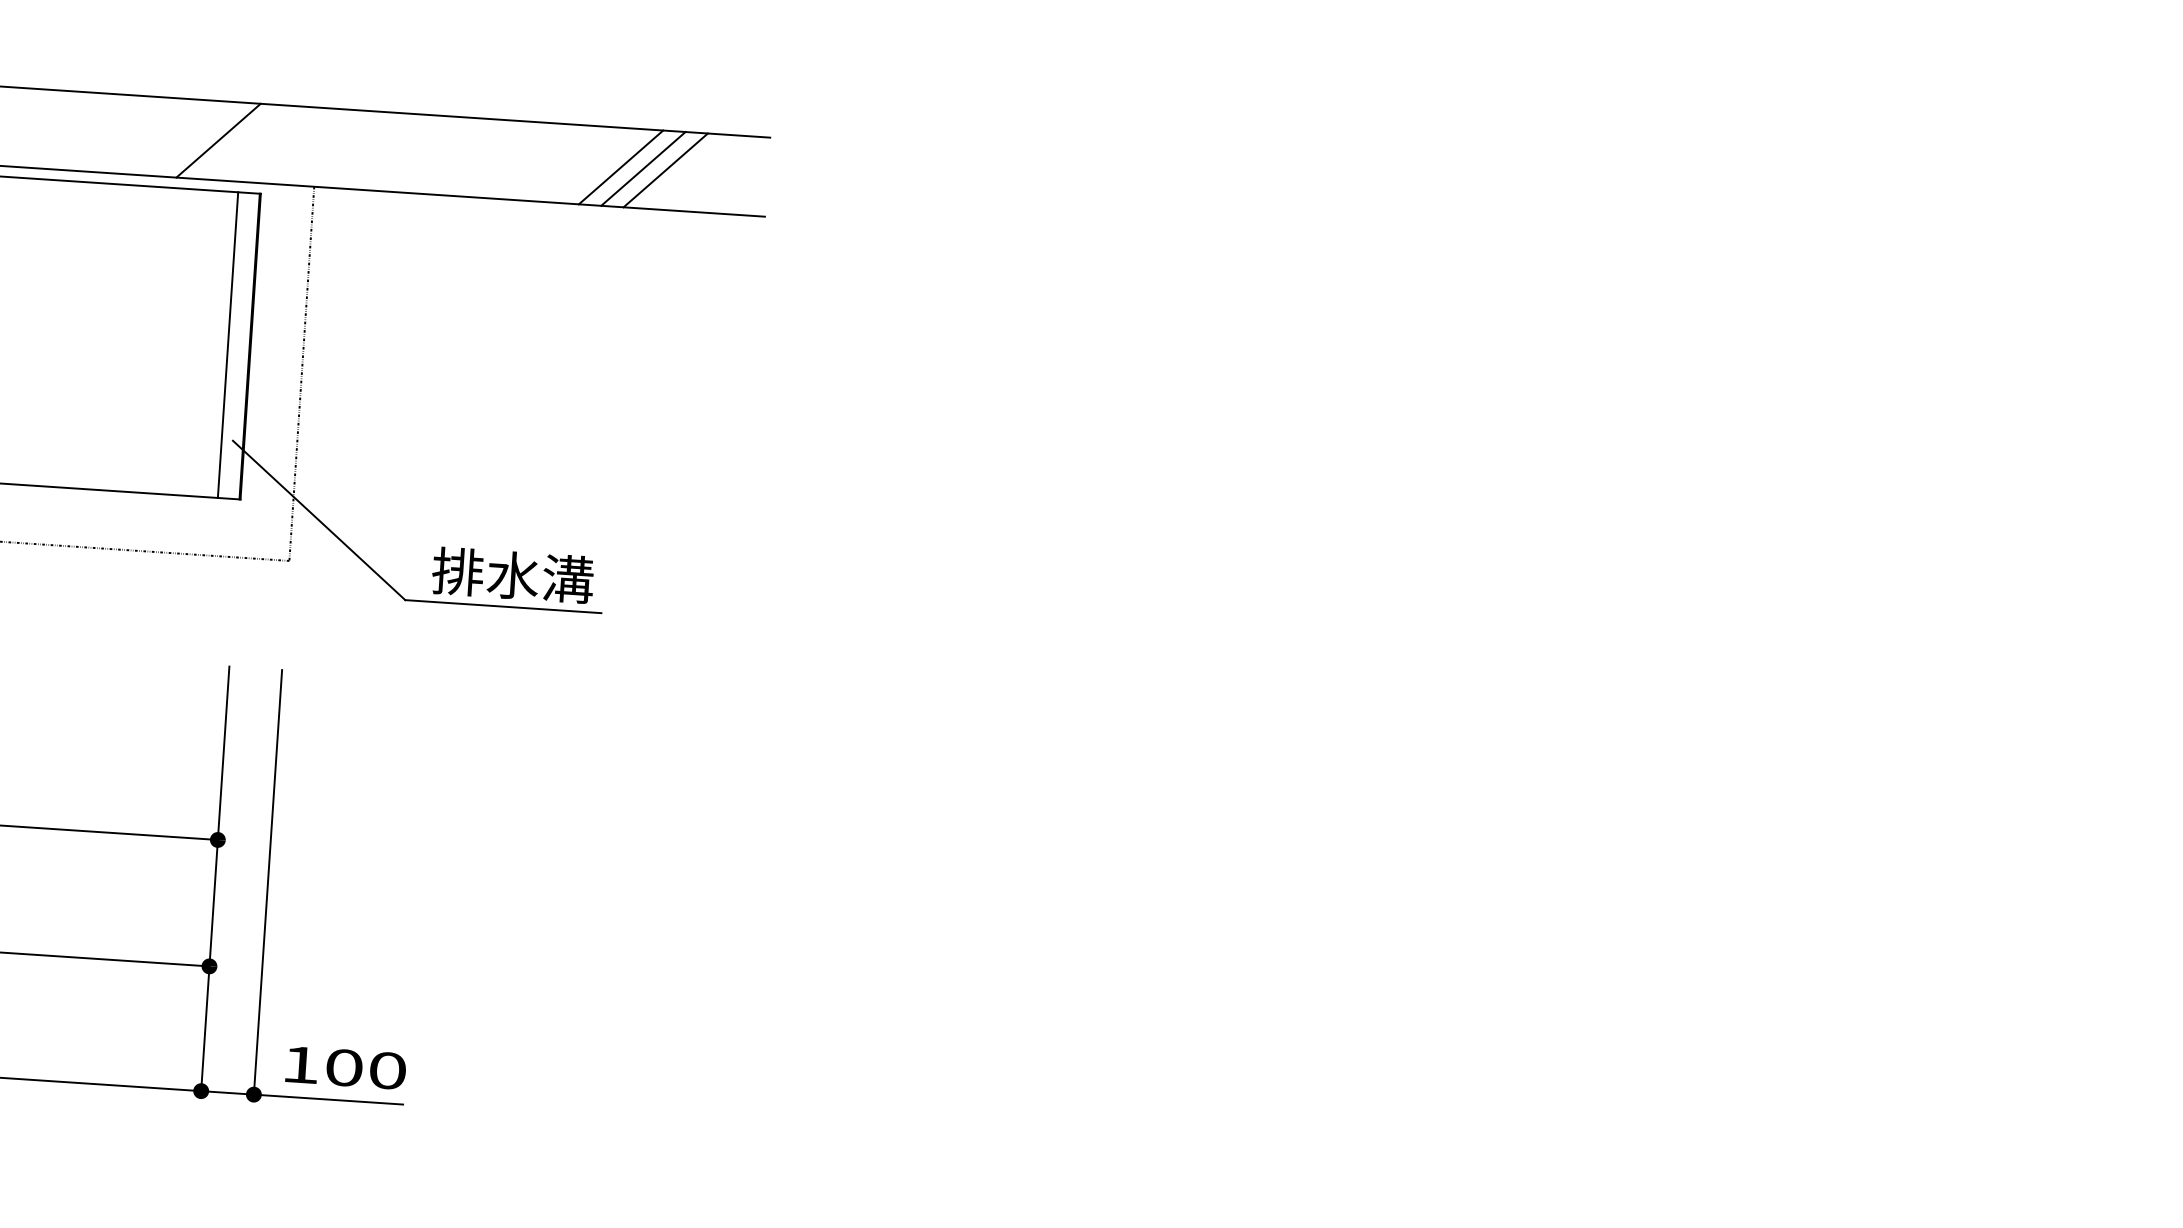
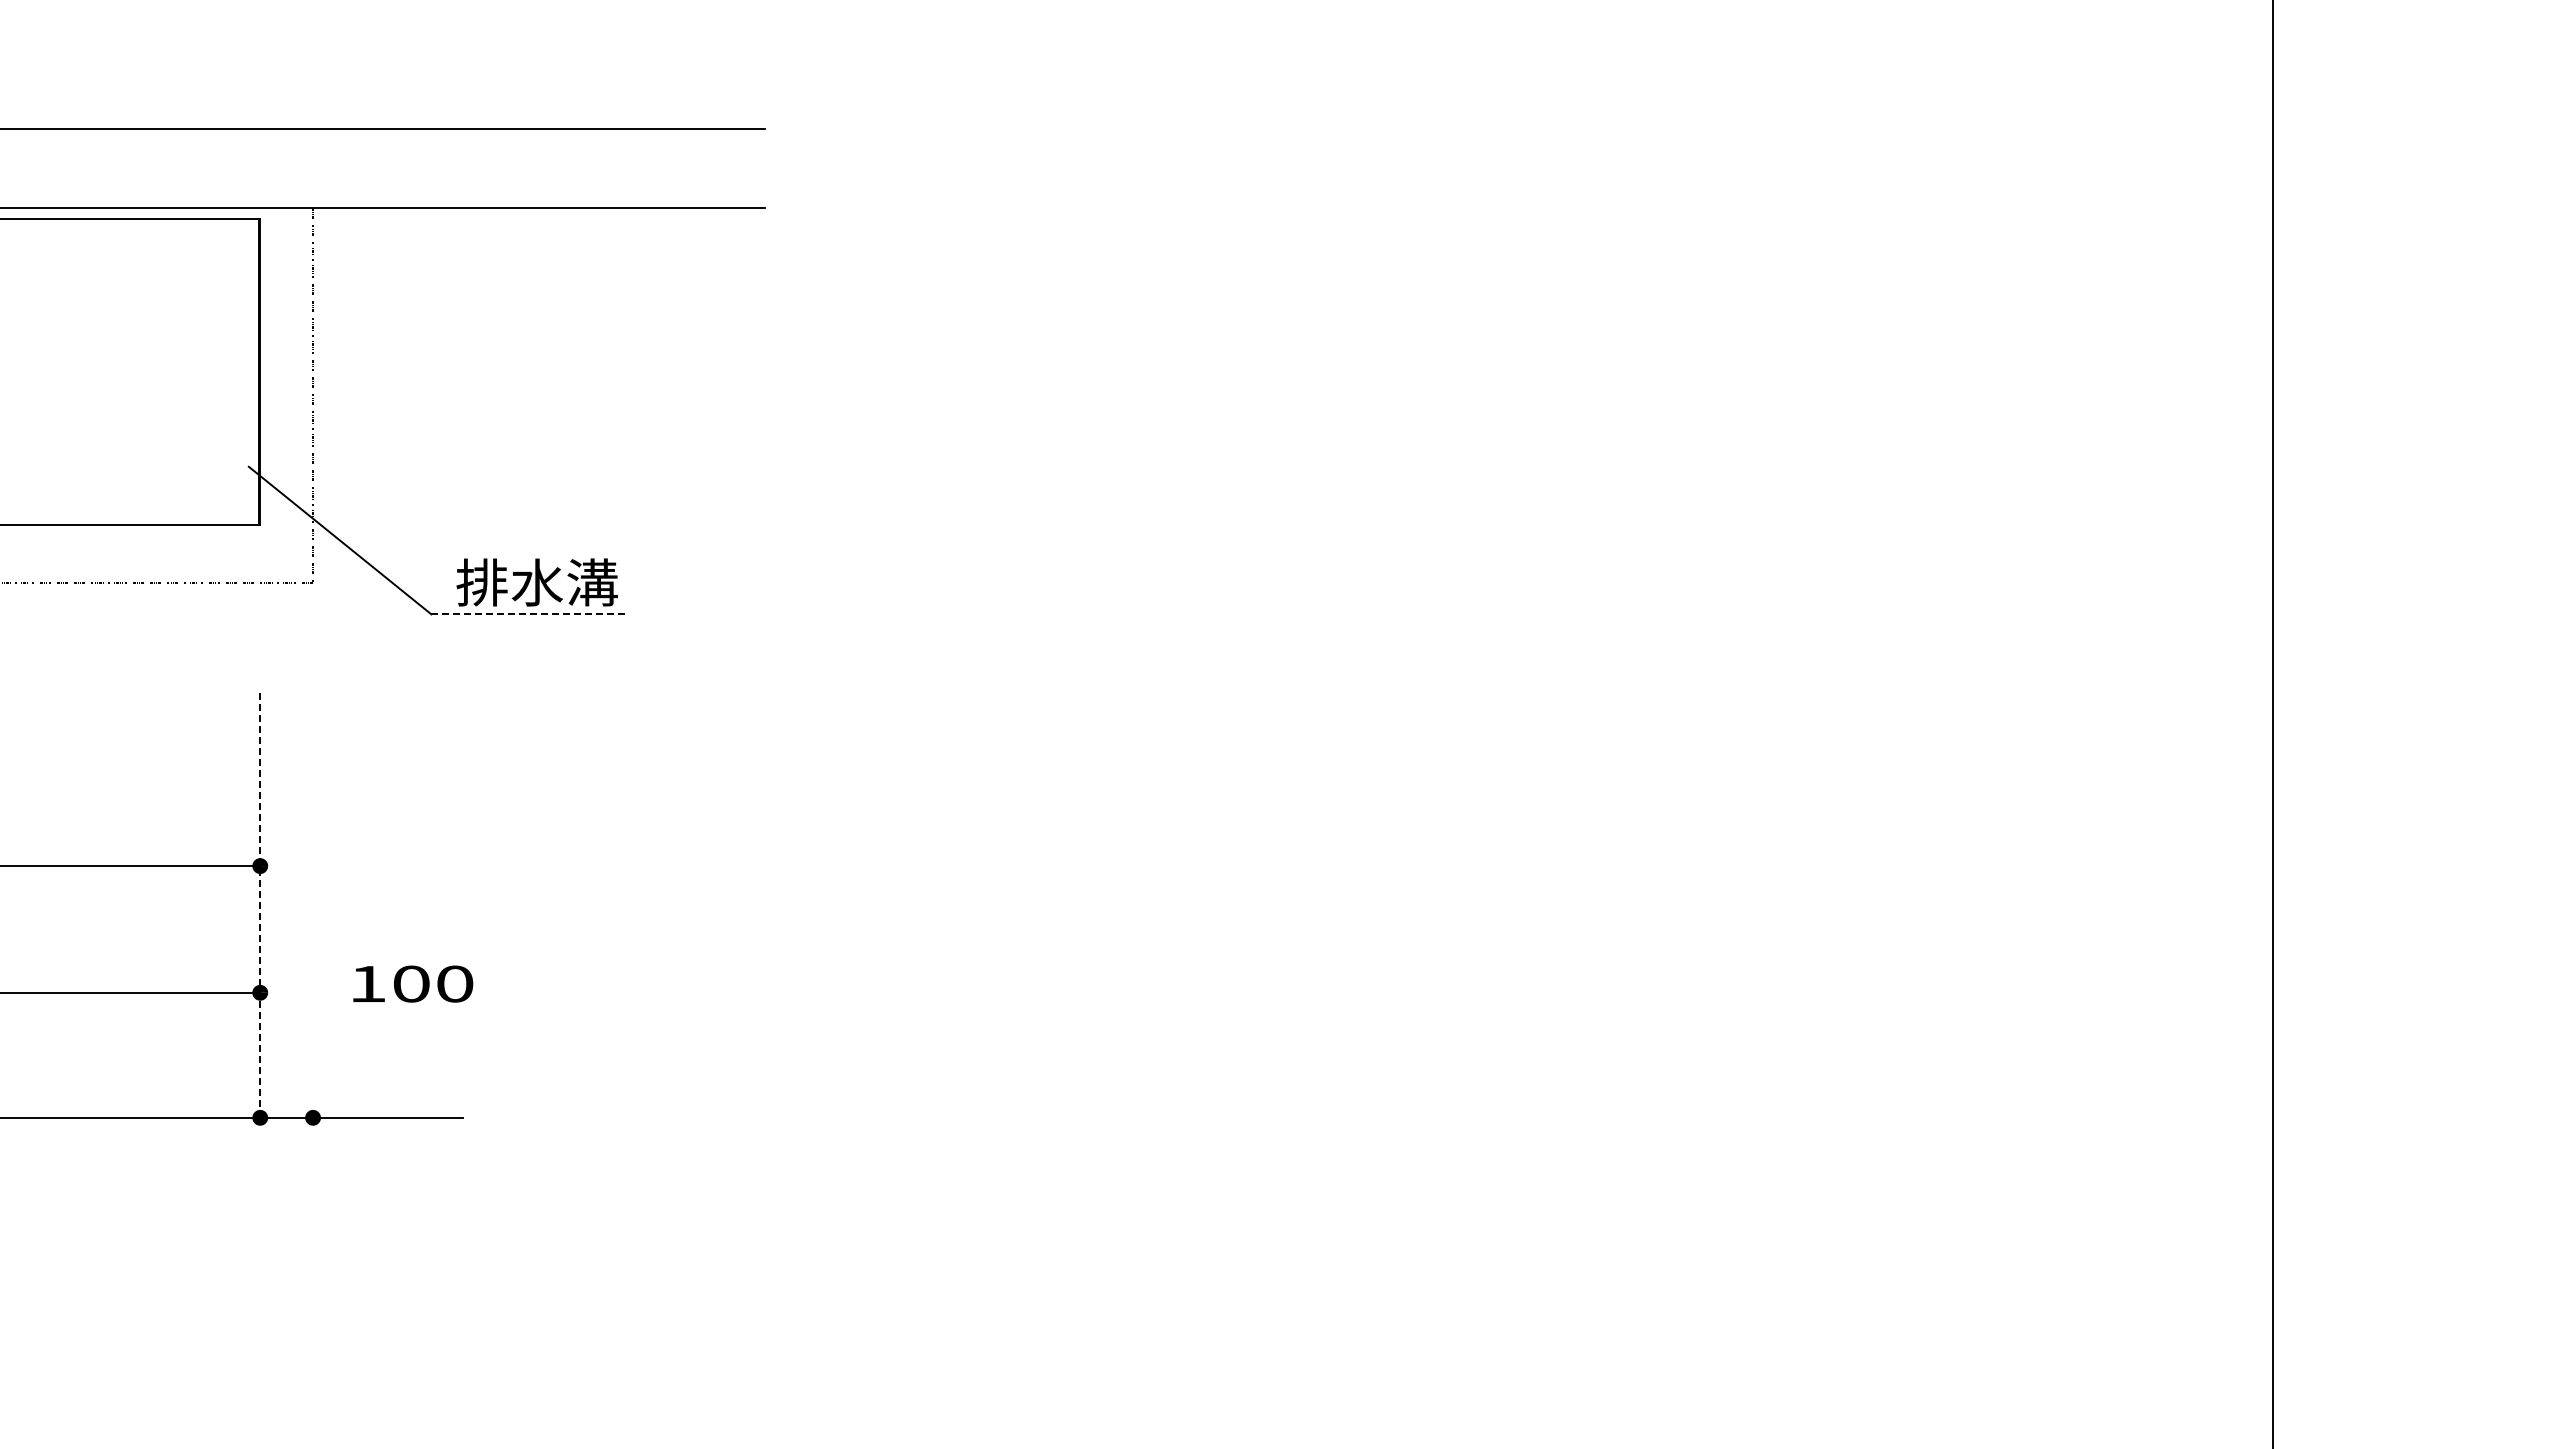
line: (218, 139) -> (214, 167), removed
line: (620, 166) -> (617, 167), removed
line: (642, 168) -> (639, 167), removed
line: (665, 169) -> (662, 167), removed
line: (227, 344) -> (237, 371), removed
line: (504, 606) -> (530, 614), solid -> dashed
line: (215, 879) -> (260, 905), solid -> dashed
line: (268, 881) -> (313, 904), removed
text: (346, 1067) -> (413, 983), moved

